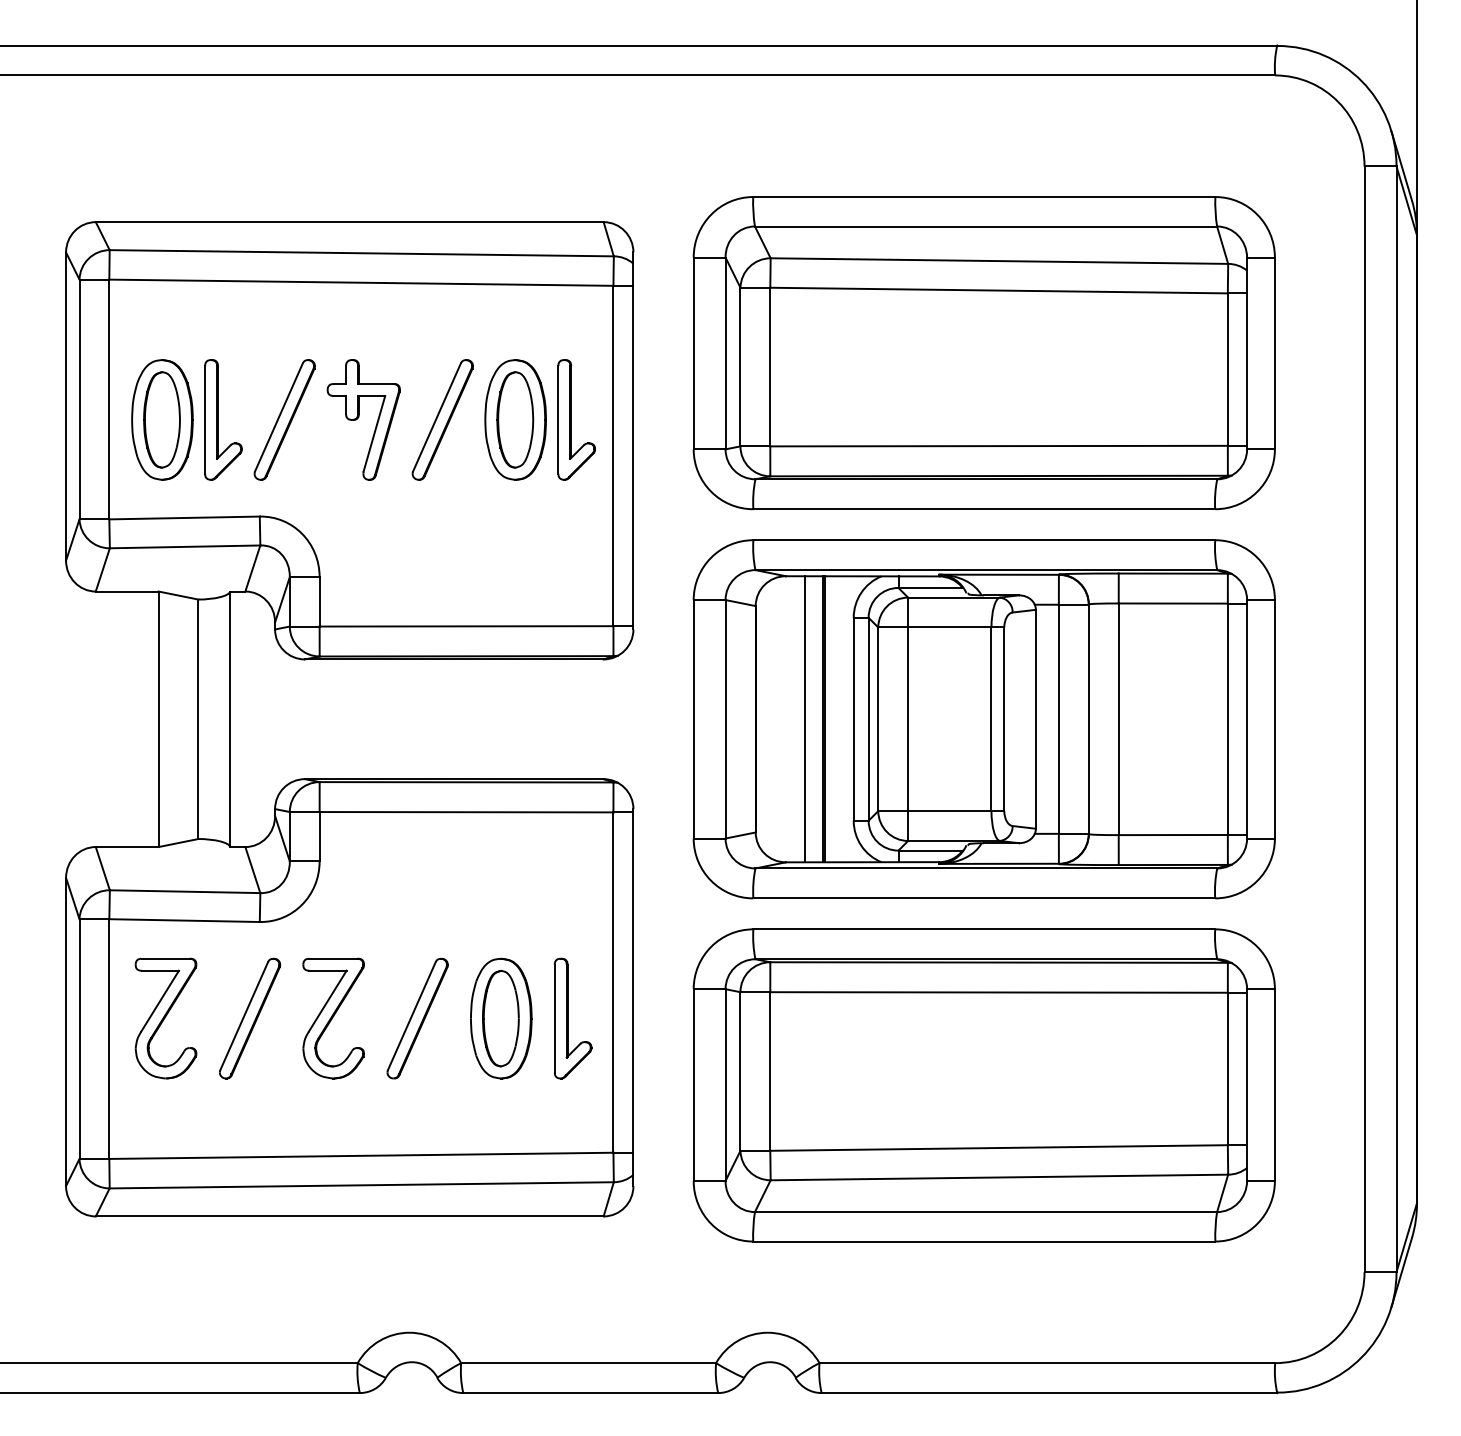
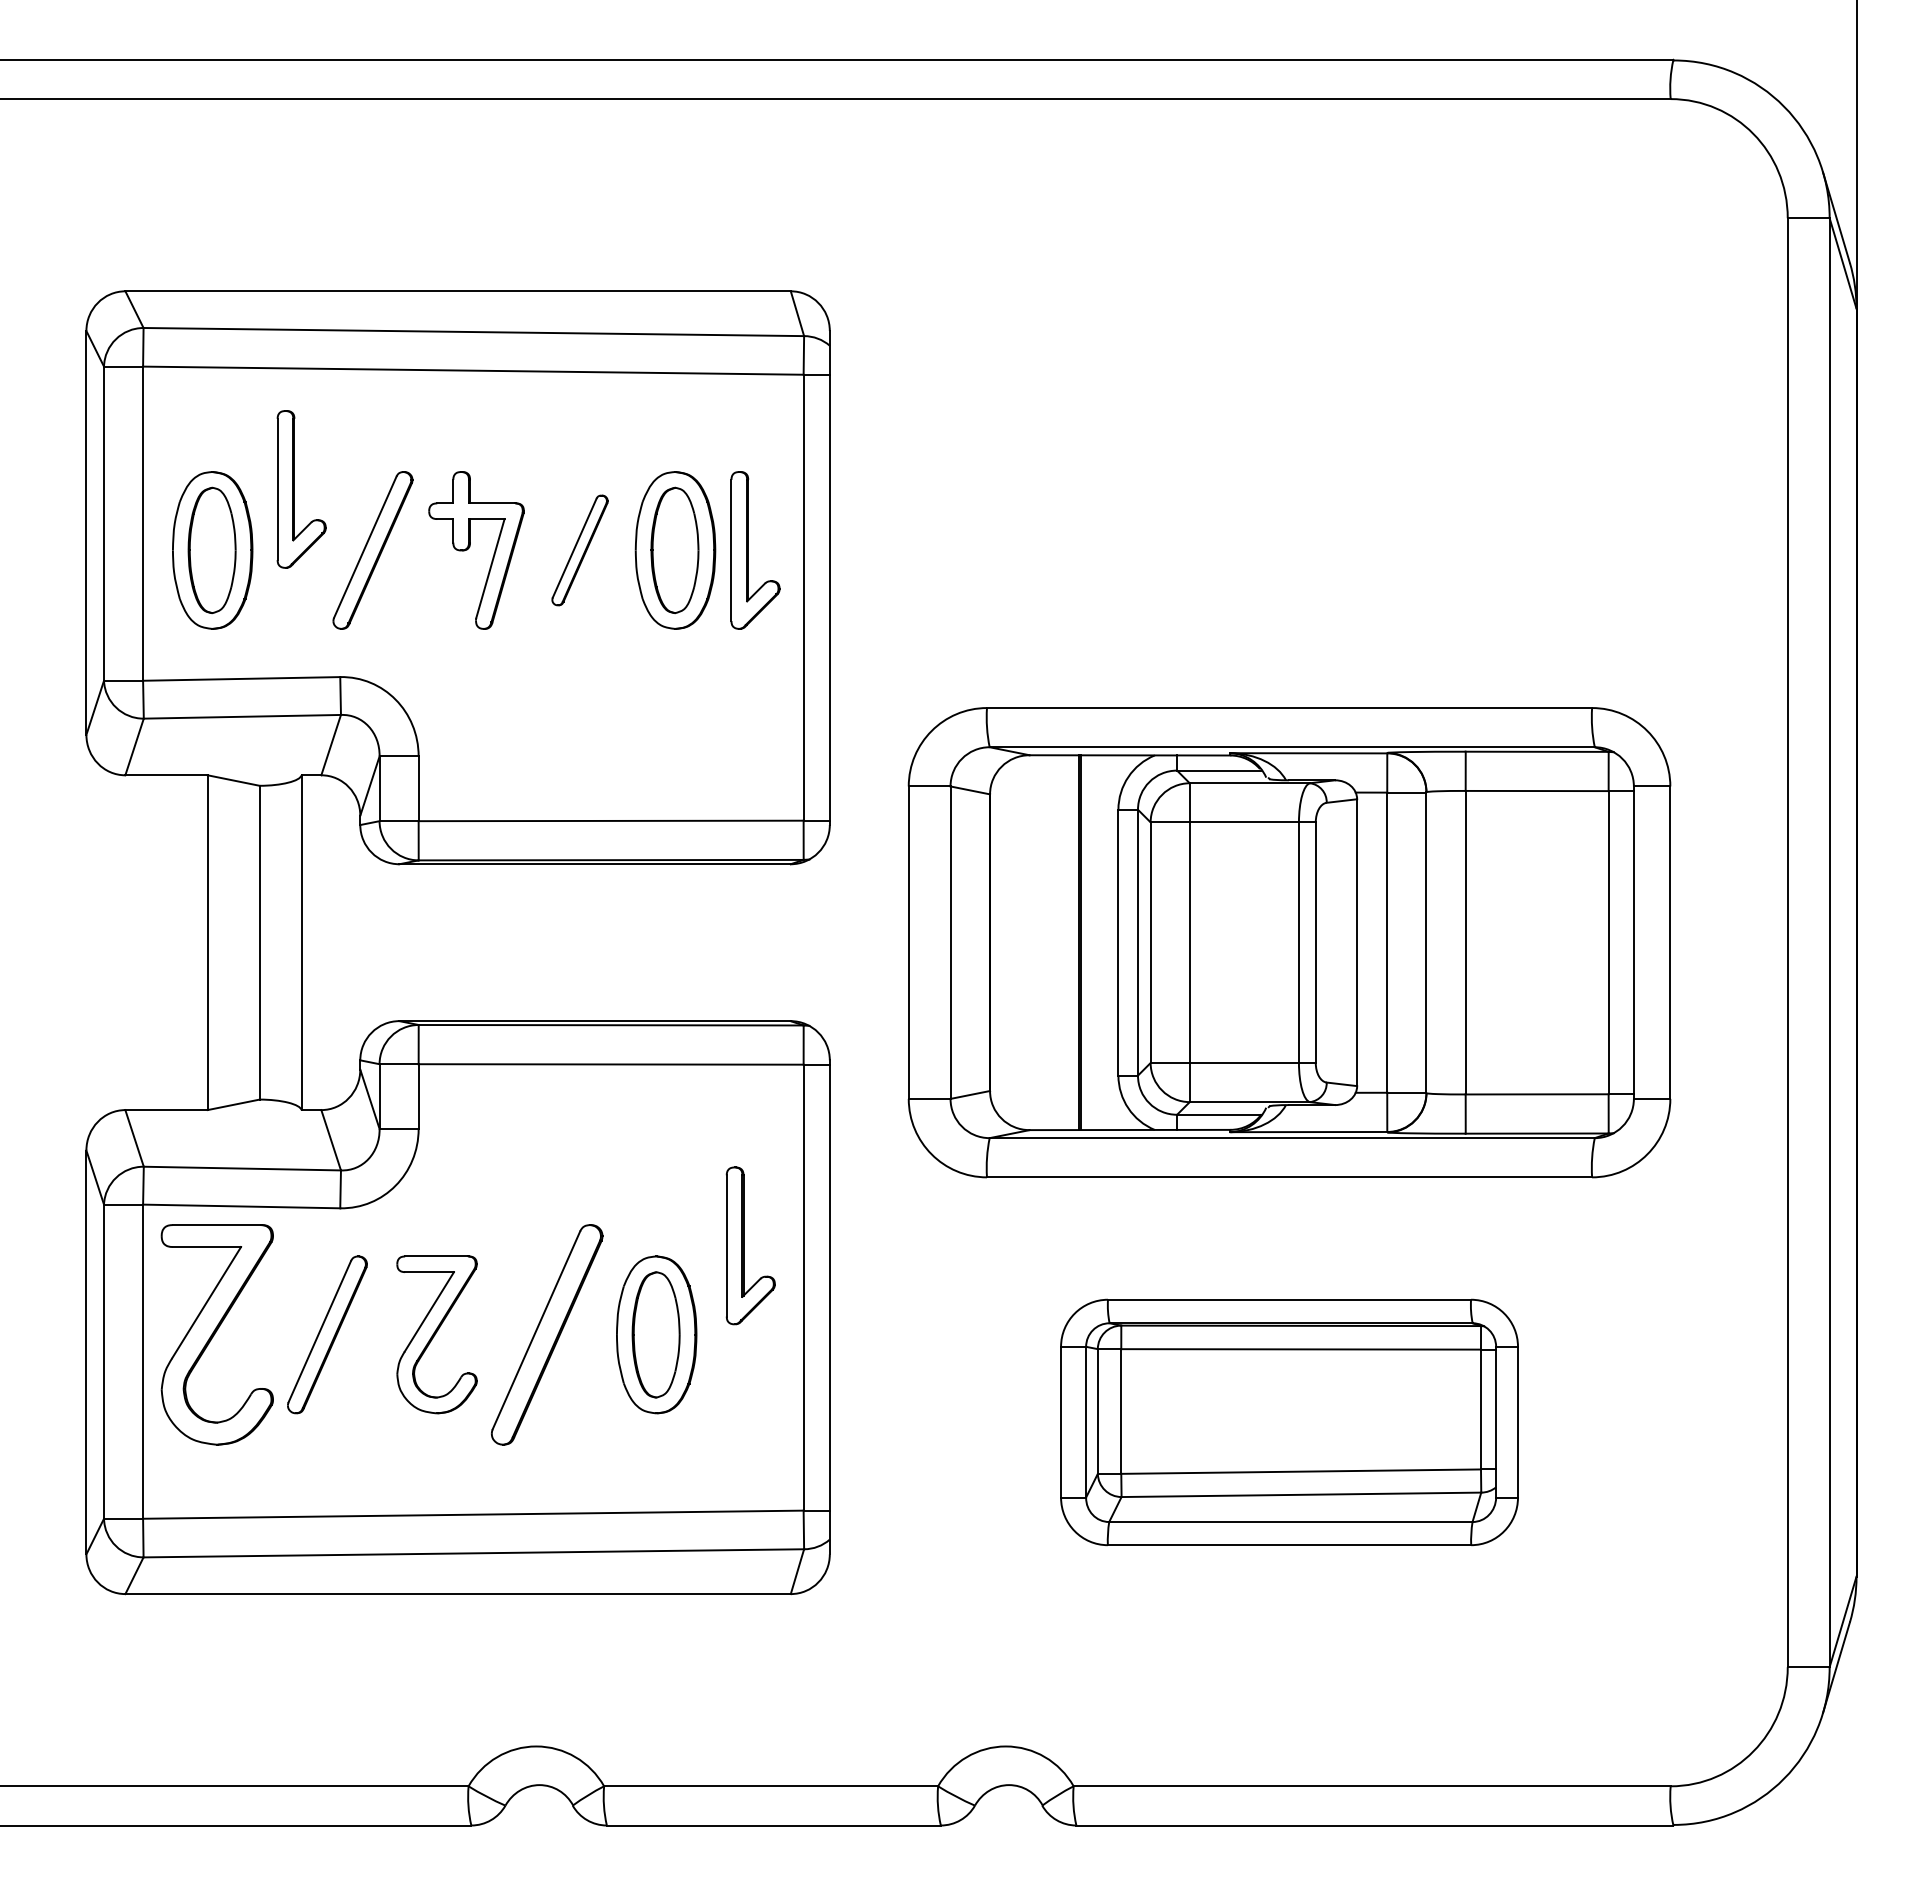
part: (984, 352) -> (1289, 462), removed
part: (218, 419) -> (294, 489), moved
part: (442, 419) -> (579, 550), size x0.7
line: (805, 719) -> (1055, 942), removed
part: (166, 1018) -> (217, 1334), size x1.4
part: (417, 1018) -> (546, 1334), size x1.4
part: (572, 1018) -> (750, 1245), moved
part: (984, 1085) -> (1289, 1422), size x0.6

